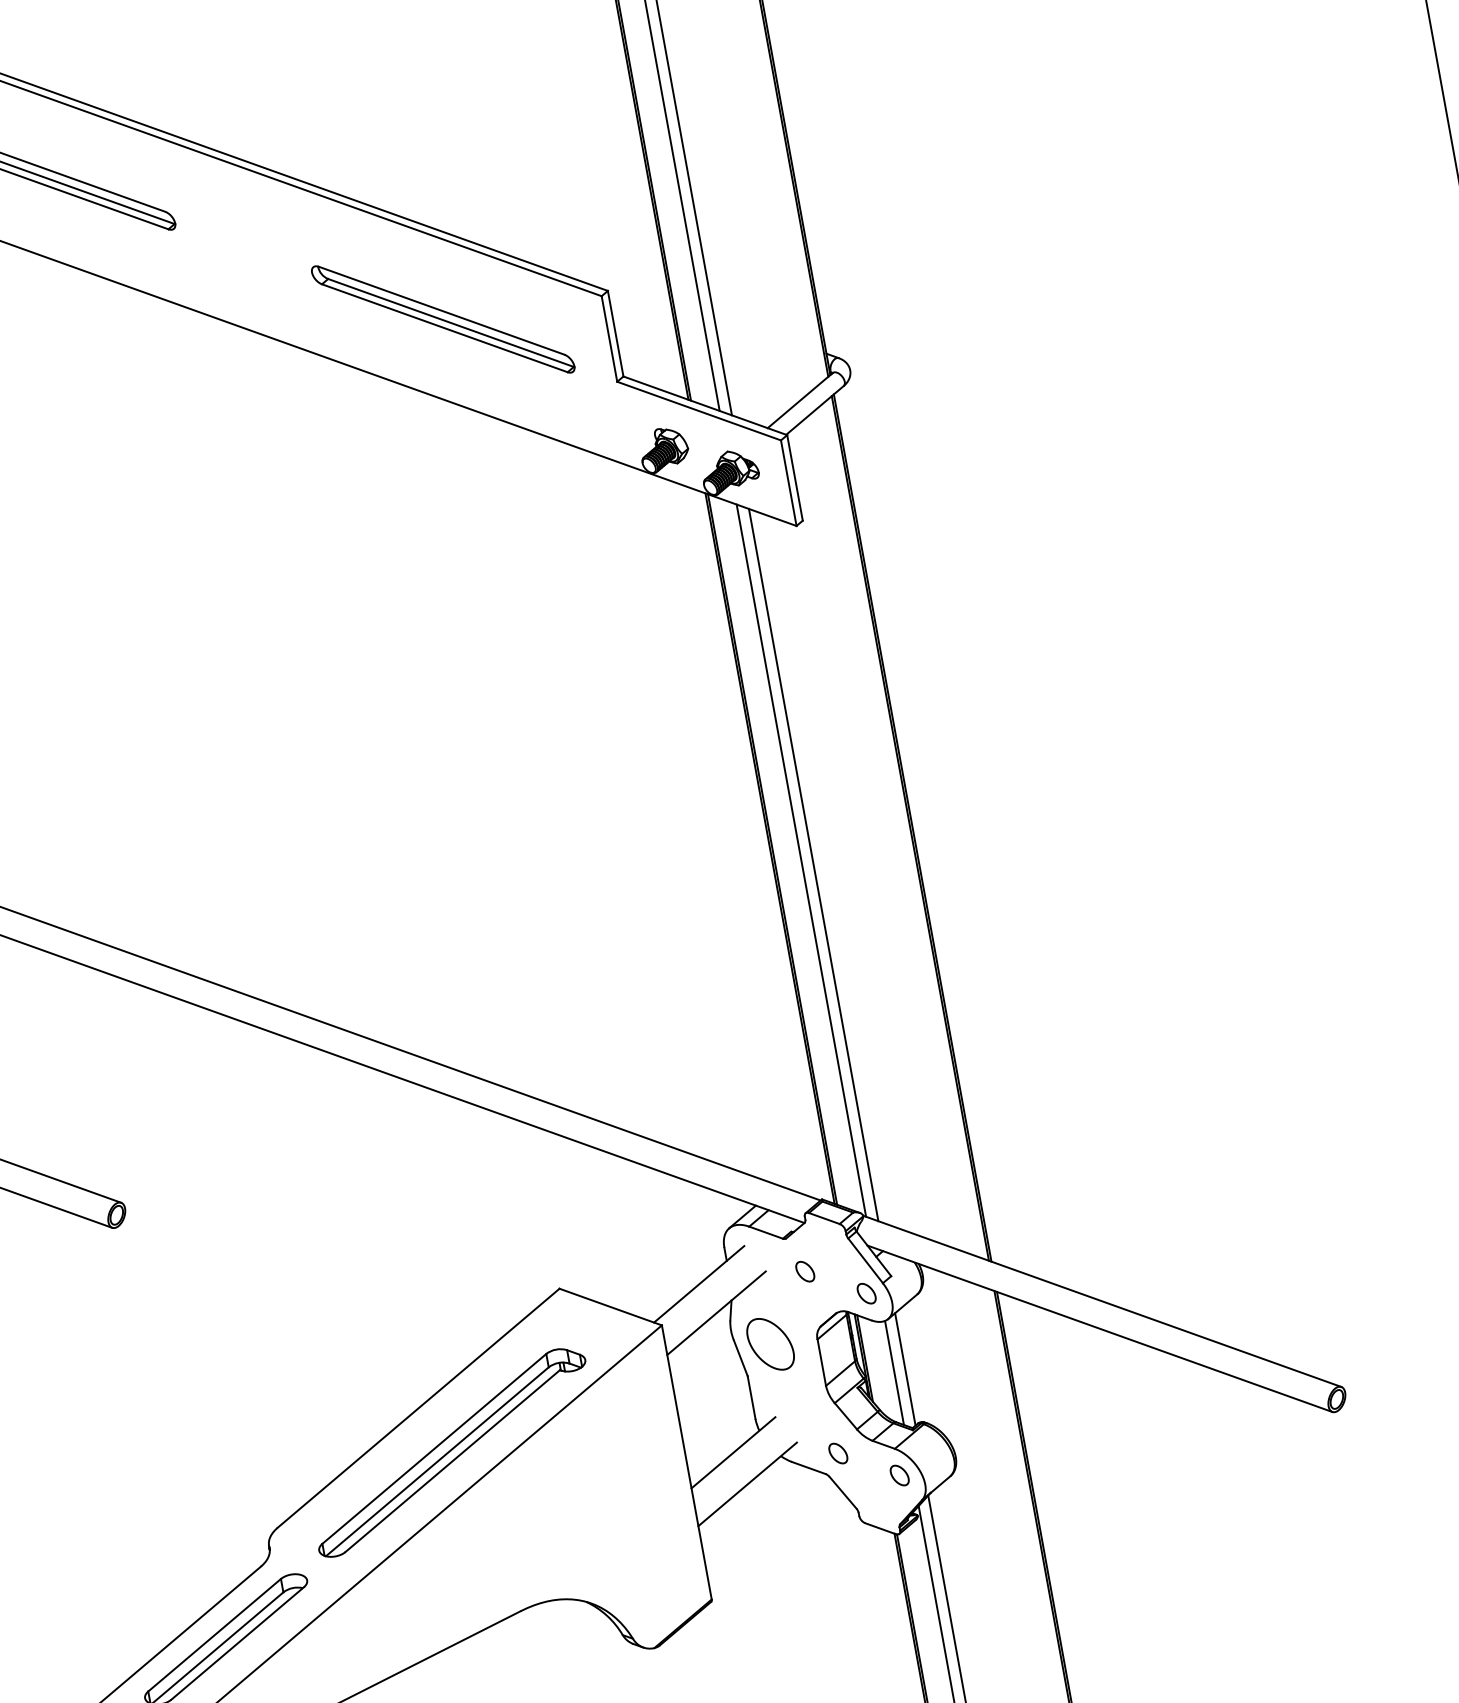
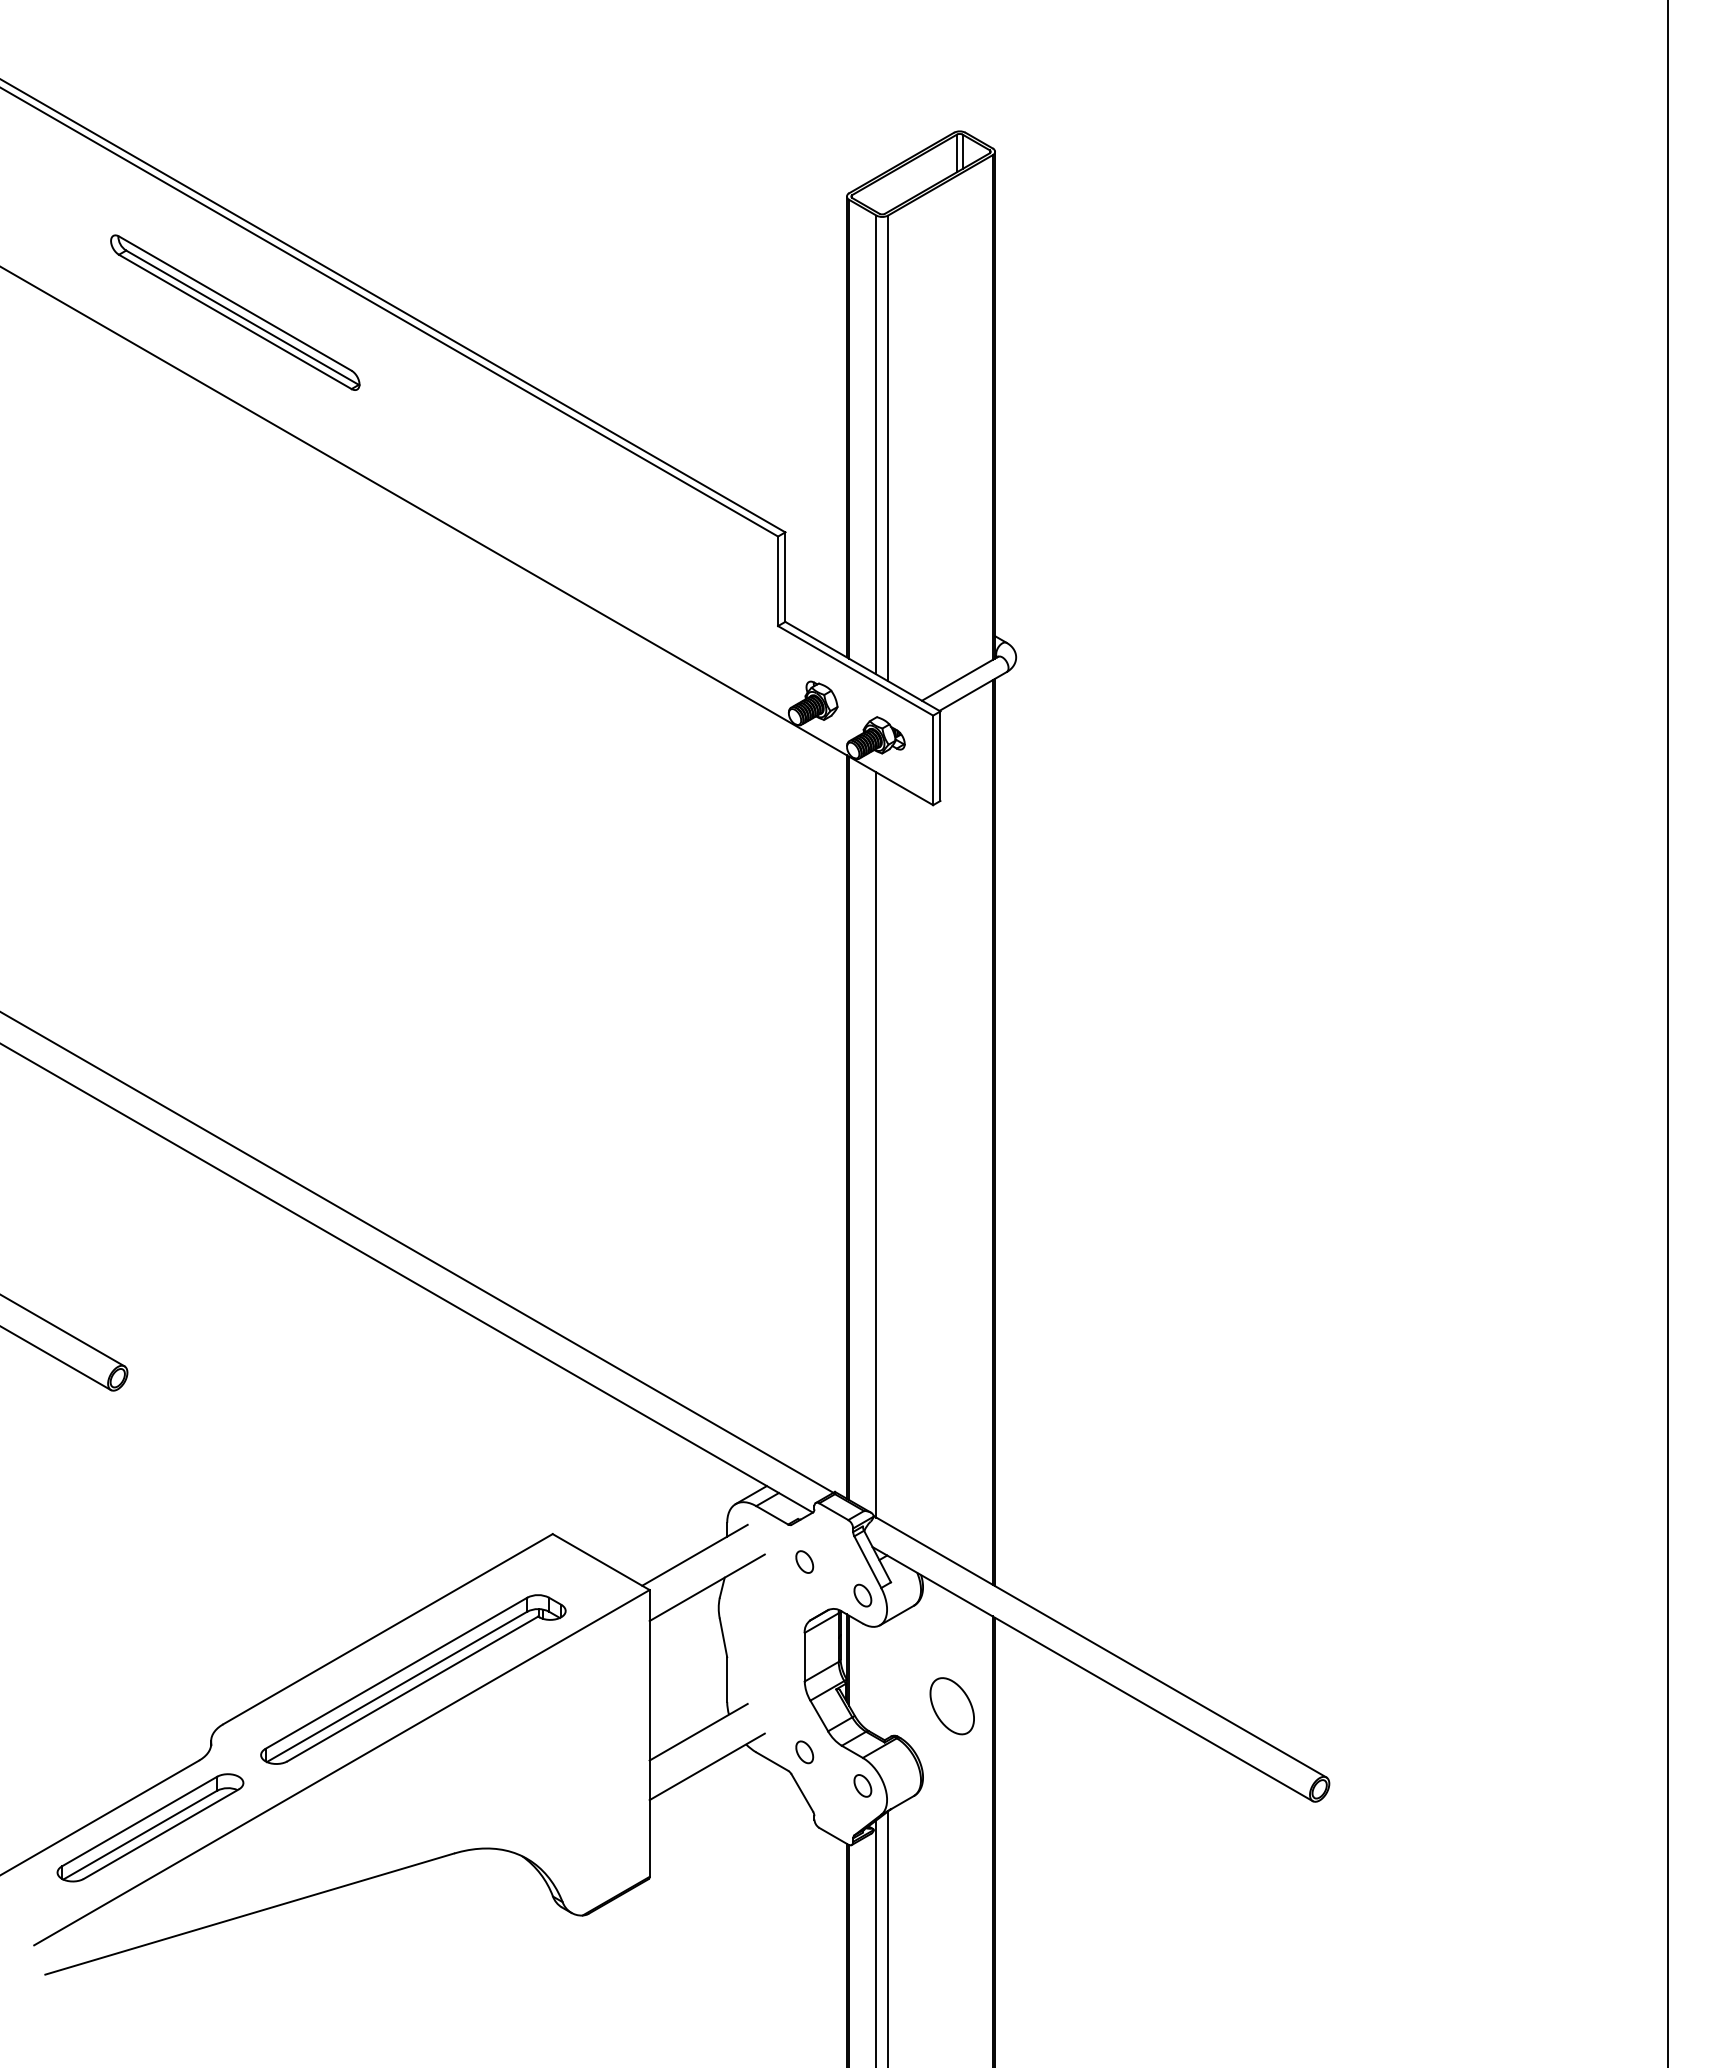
part: (443, 319) -> (613, 530), removed
line: (814, 864) -> (888, 1151), removed
part: (769, 1344) -> (951, 1706), moved
line: (905, 1369) -> (888, 1679), removed
line: (894, 1372) -> (876, 1680), removed

